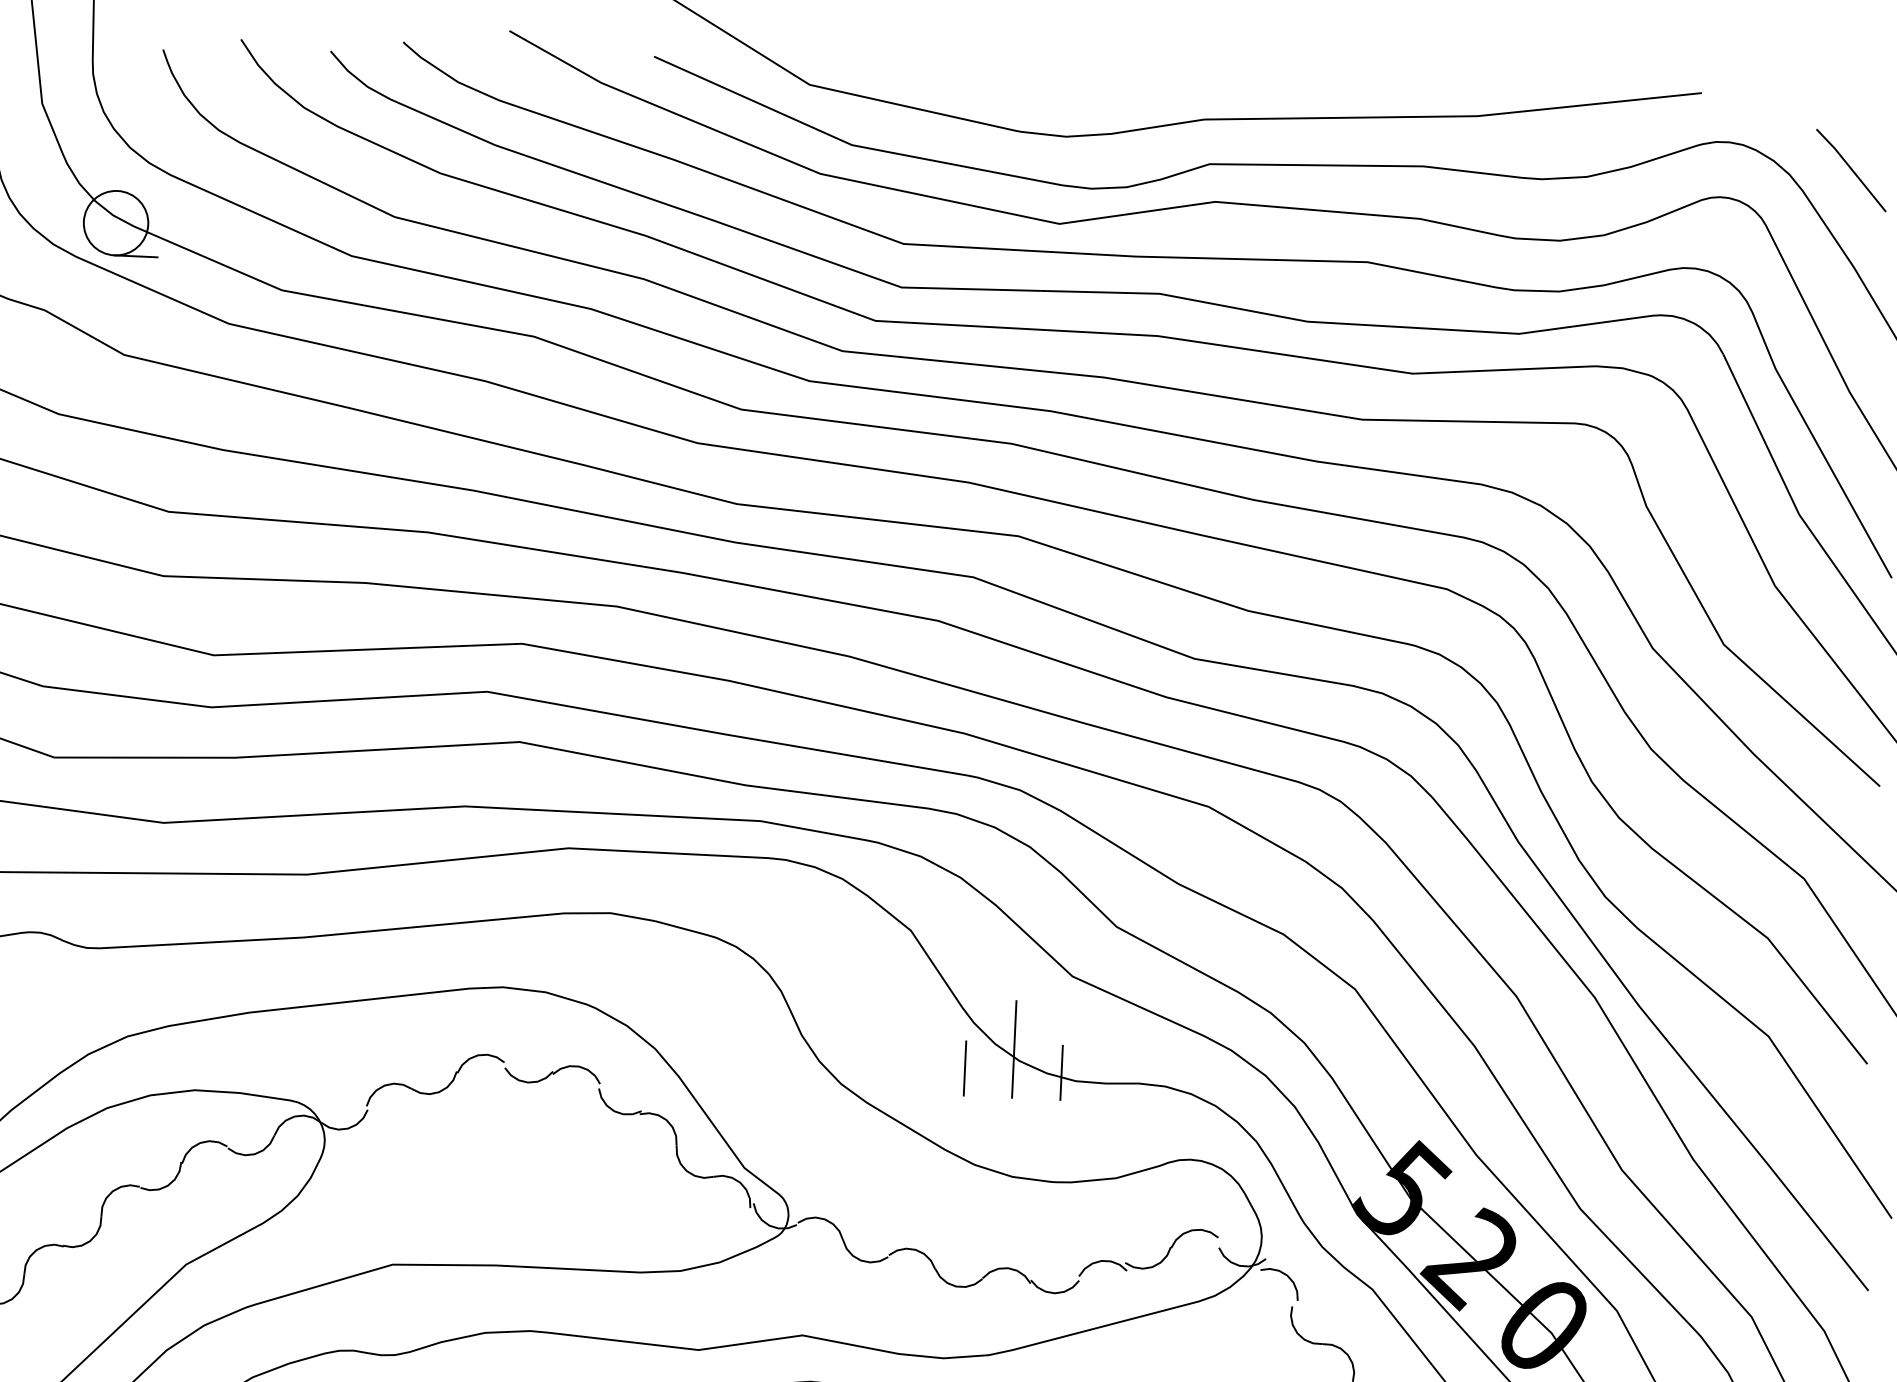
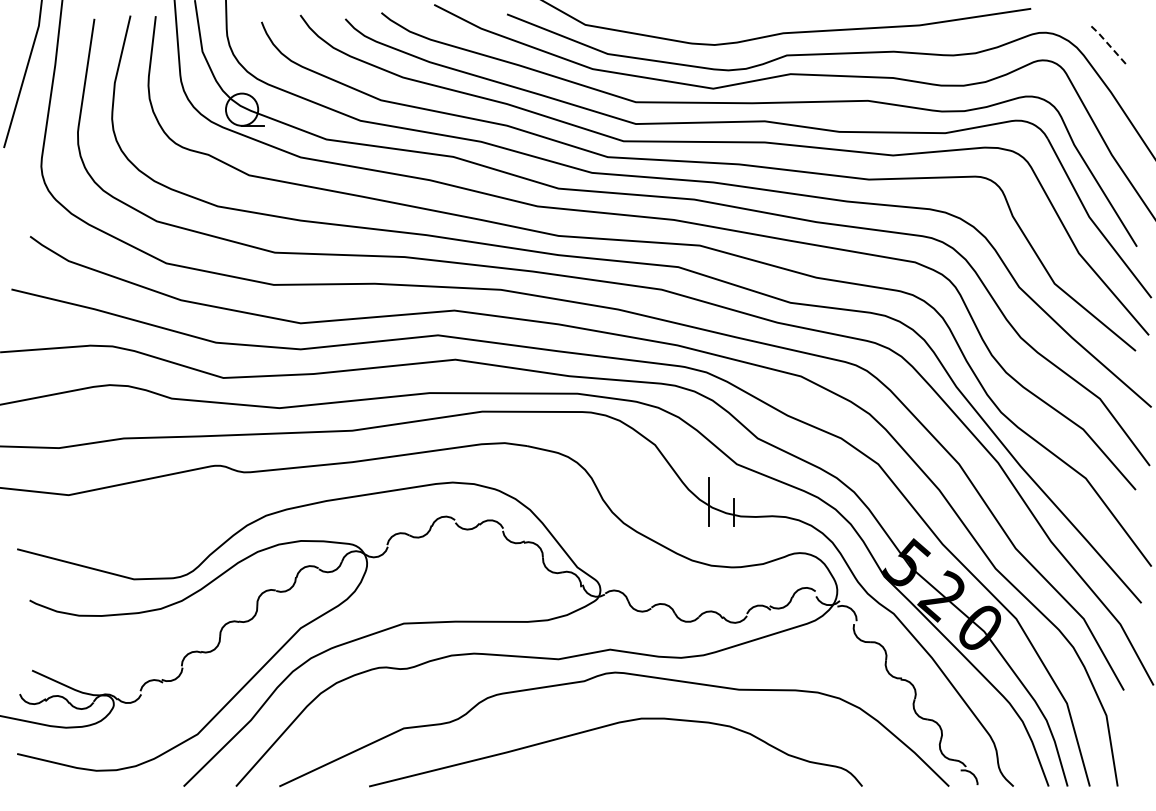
line: (1851, 169) -> (1107, 43), solid -> dashed
line: (965, 1068) -> (685, 512), removed

